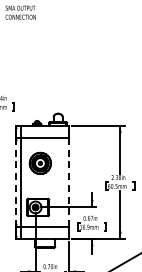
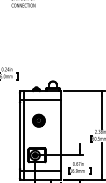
part: (39, 163) -> (38, 120), size x0.71
line: (16, 182) -> (20, 135), dashed -> solid
line: (68, 182) -> (61, 135), dashed -> solid

